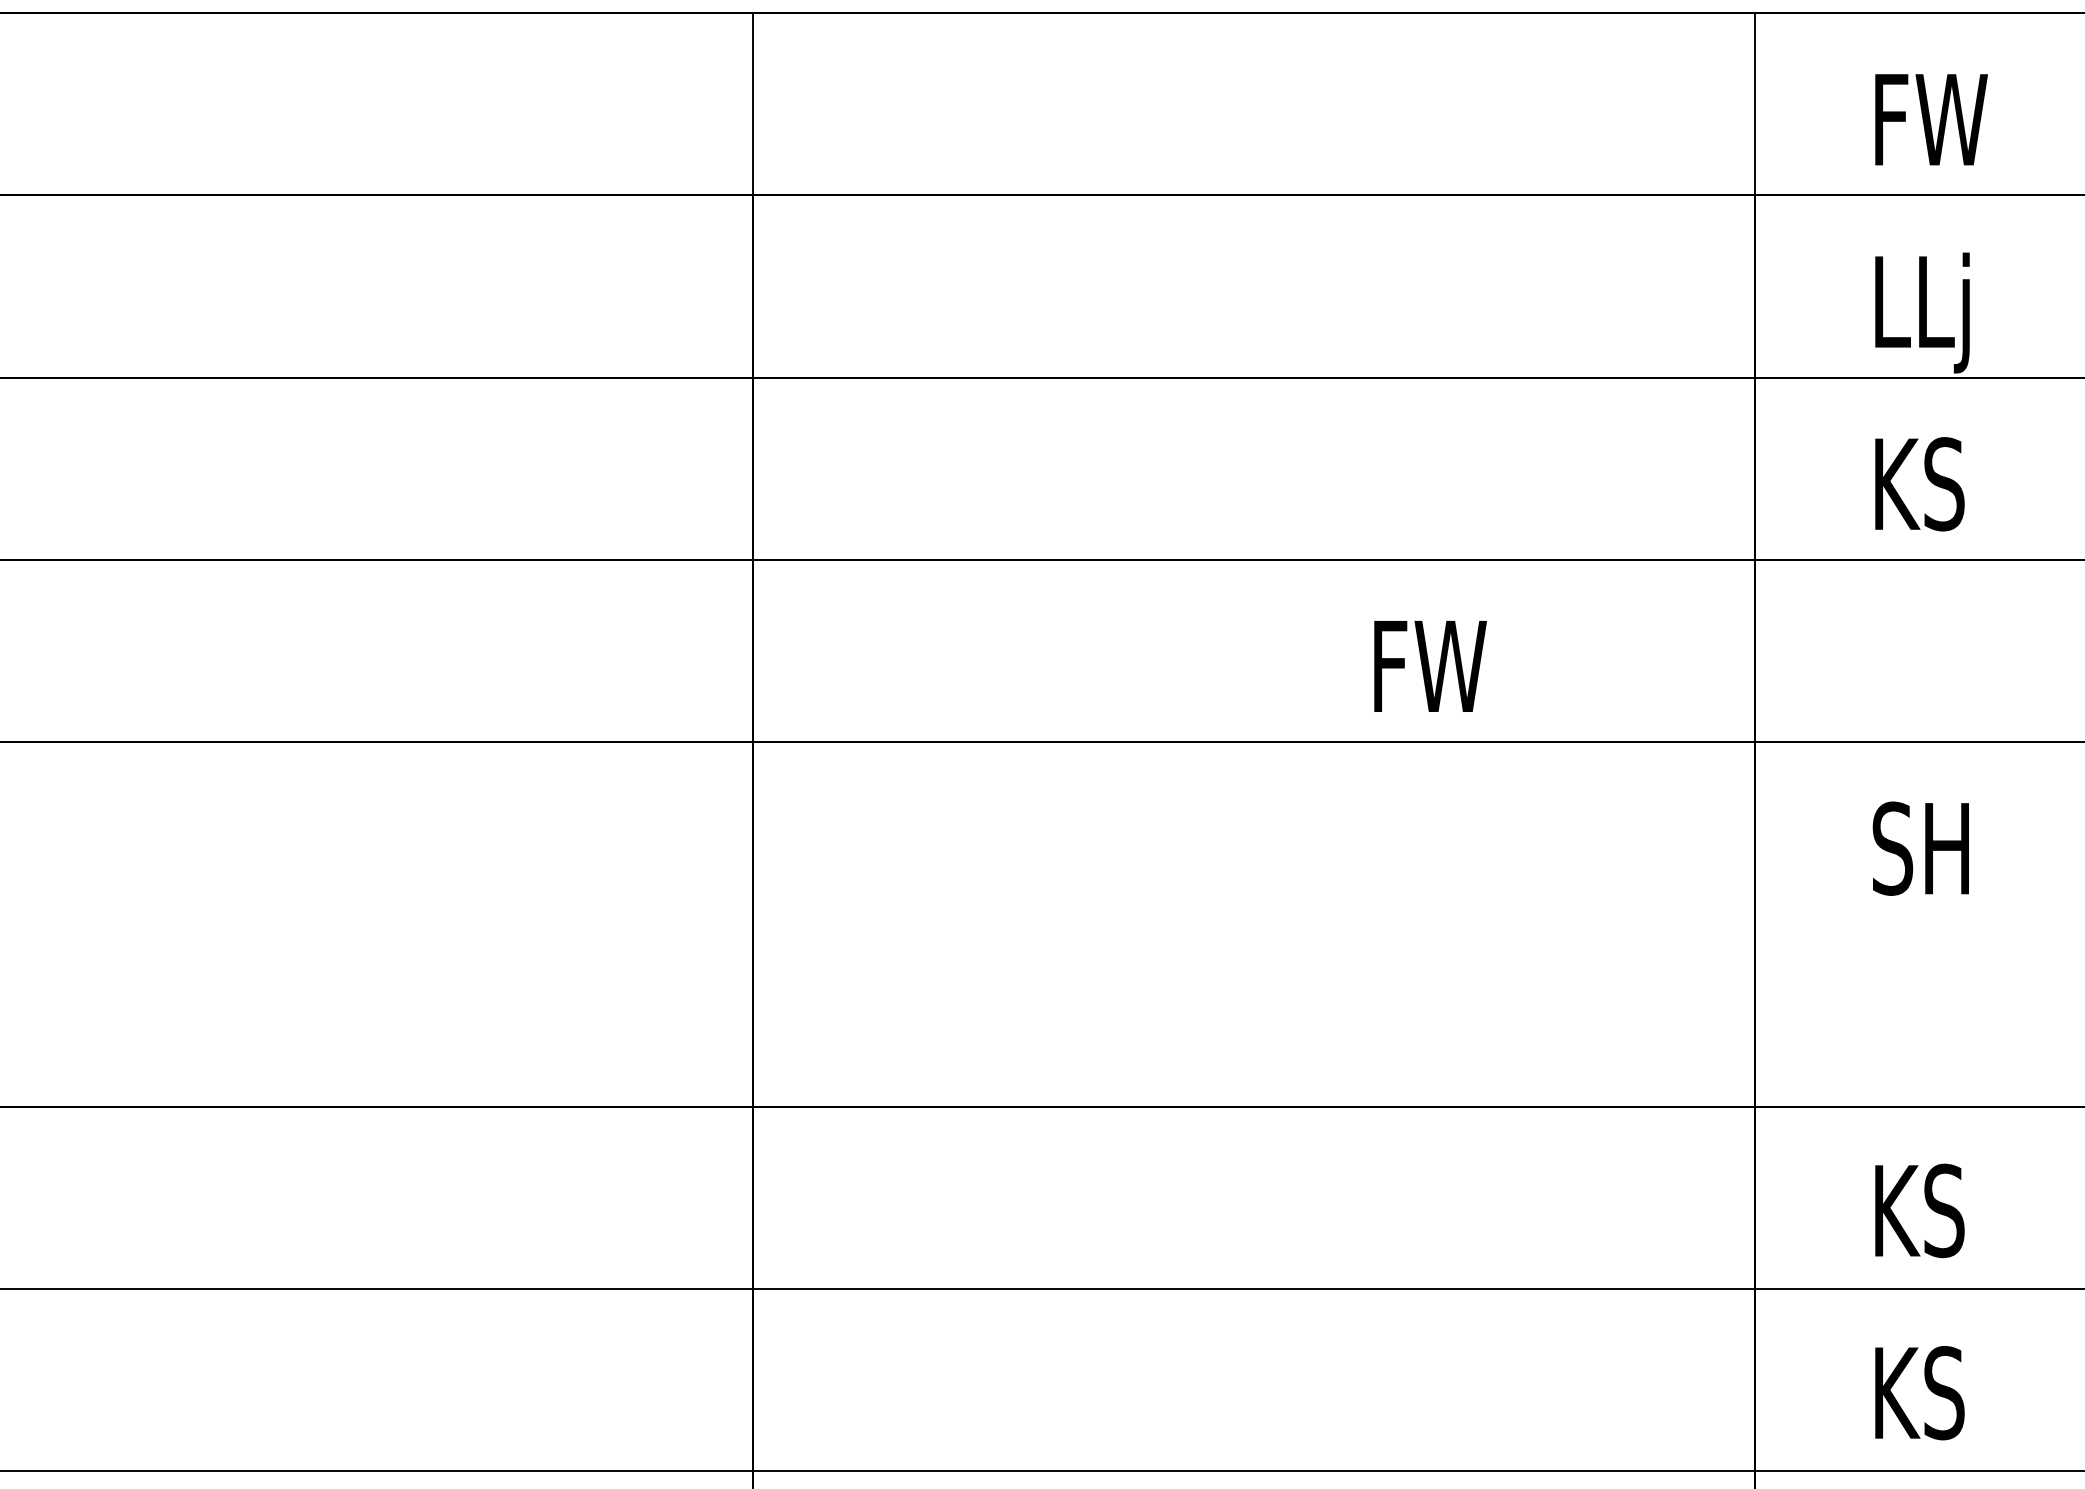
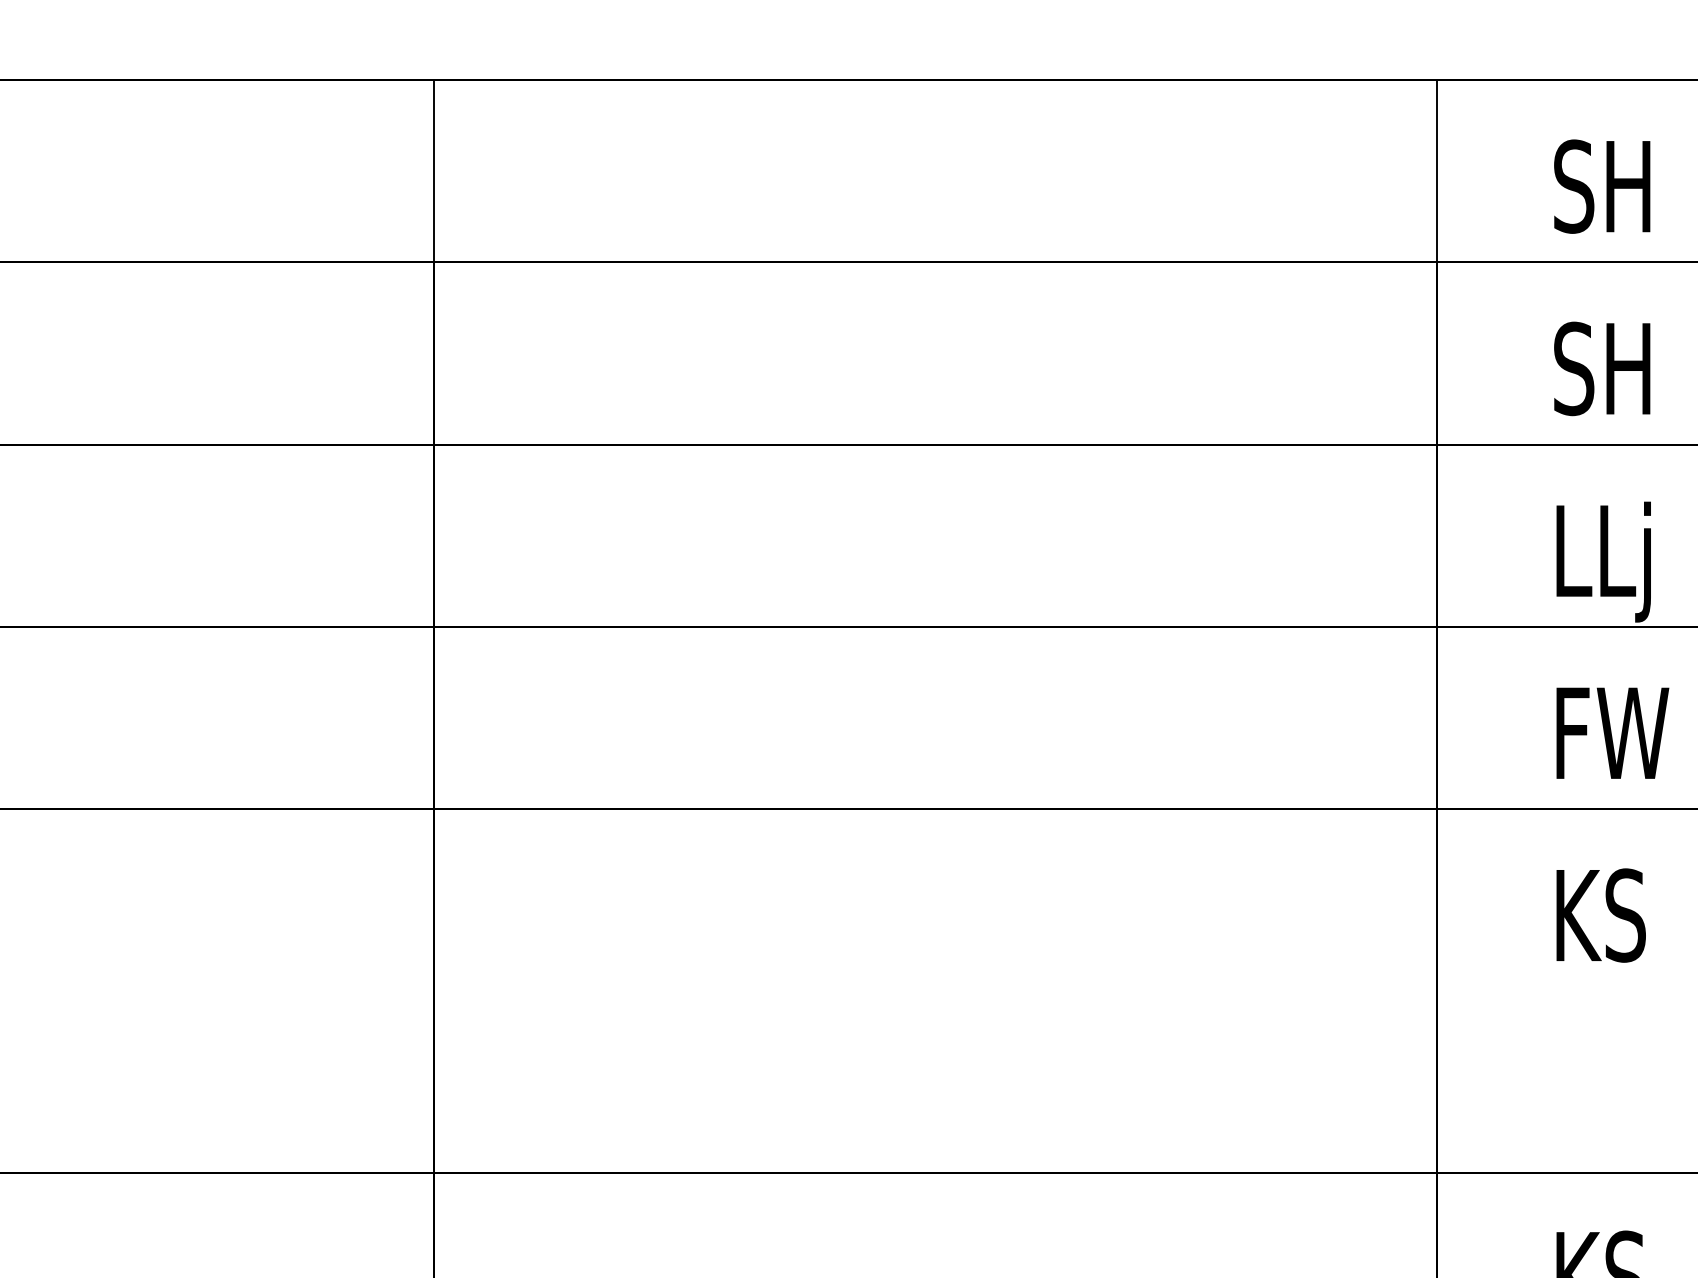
text: (1929, 119) -> (1610, 186), FW -> SH
text: (1920, 312) -> (1601, 379), LLj -> SH
text: (1926, 494) -> (1607, 561), KS -> LLj
text: (1430, 666) -> (1612, 733), moved
text: (1920, 848) -> (1601, 915), SH -> KS

